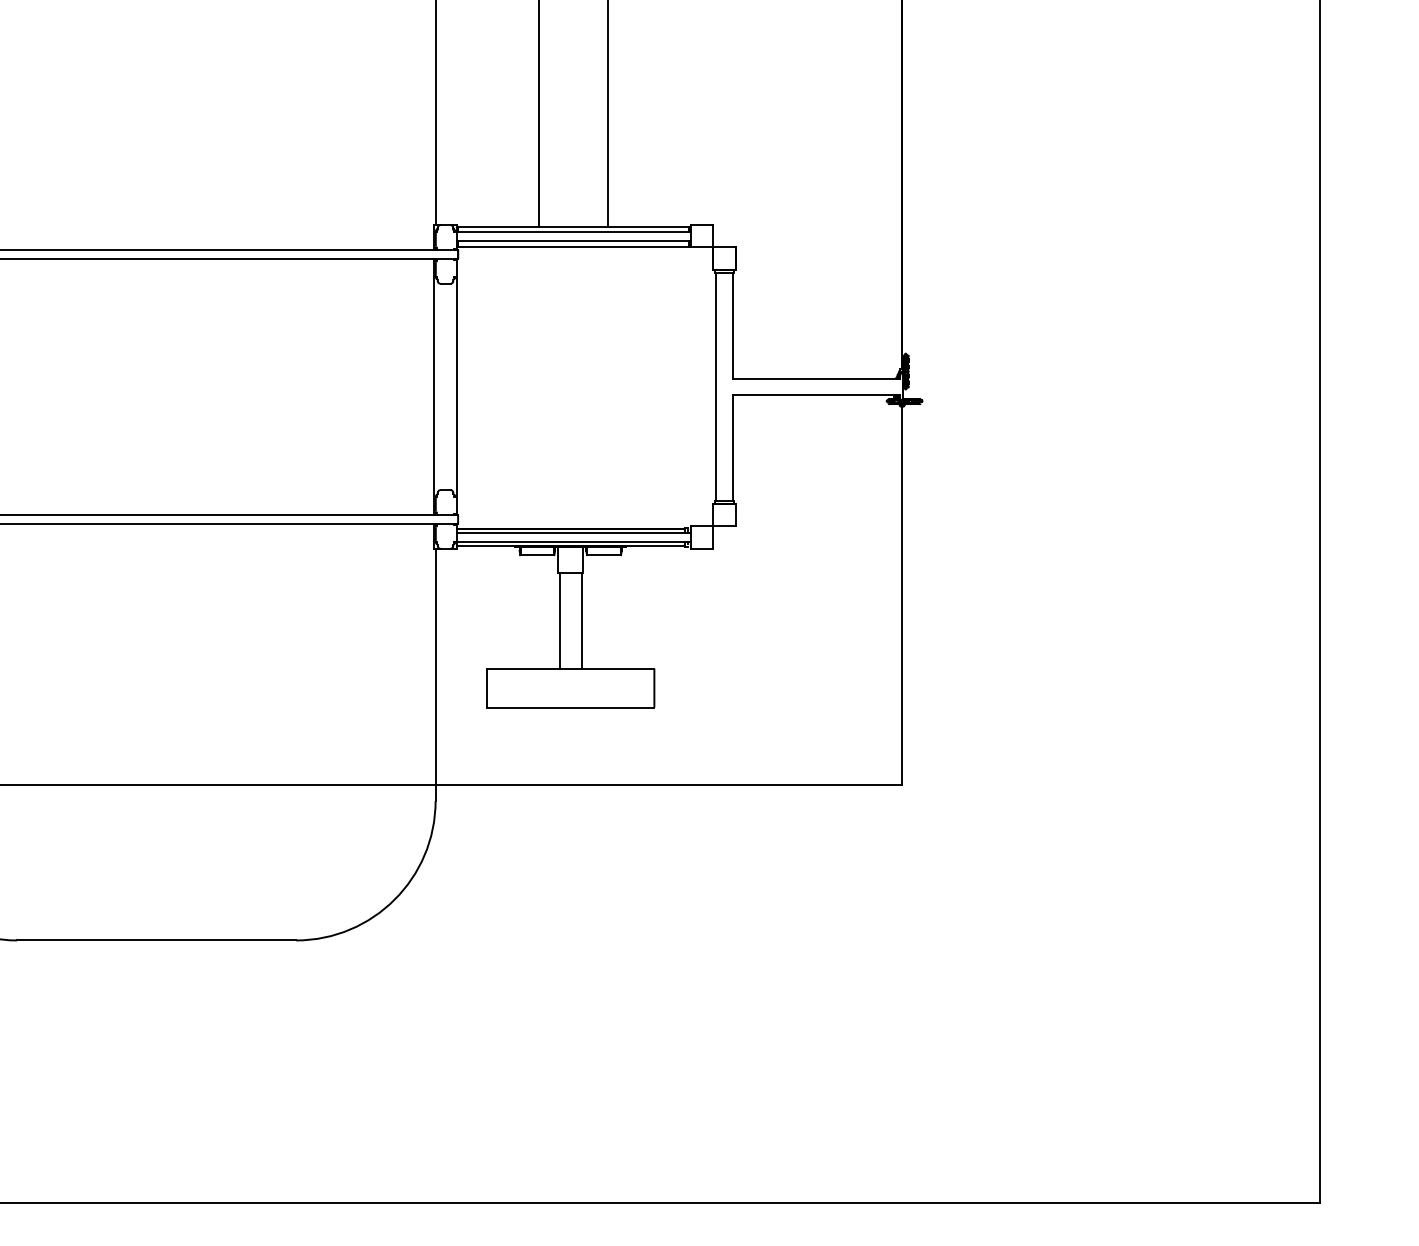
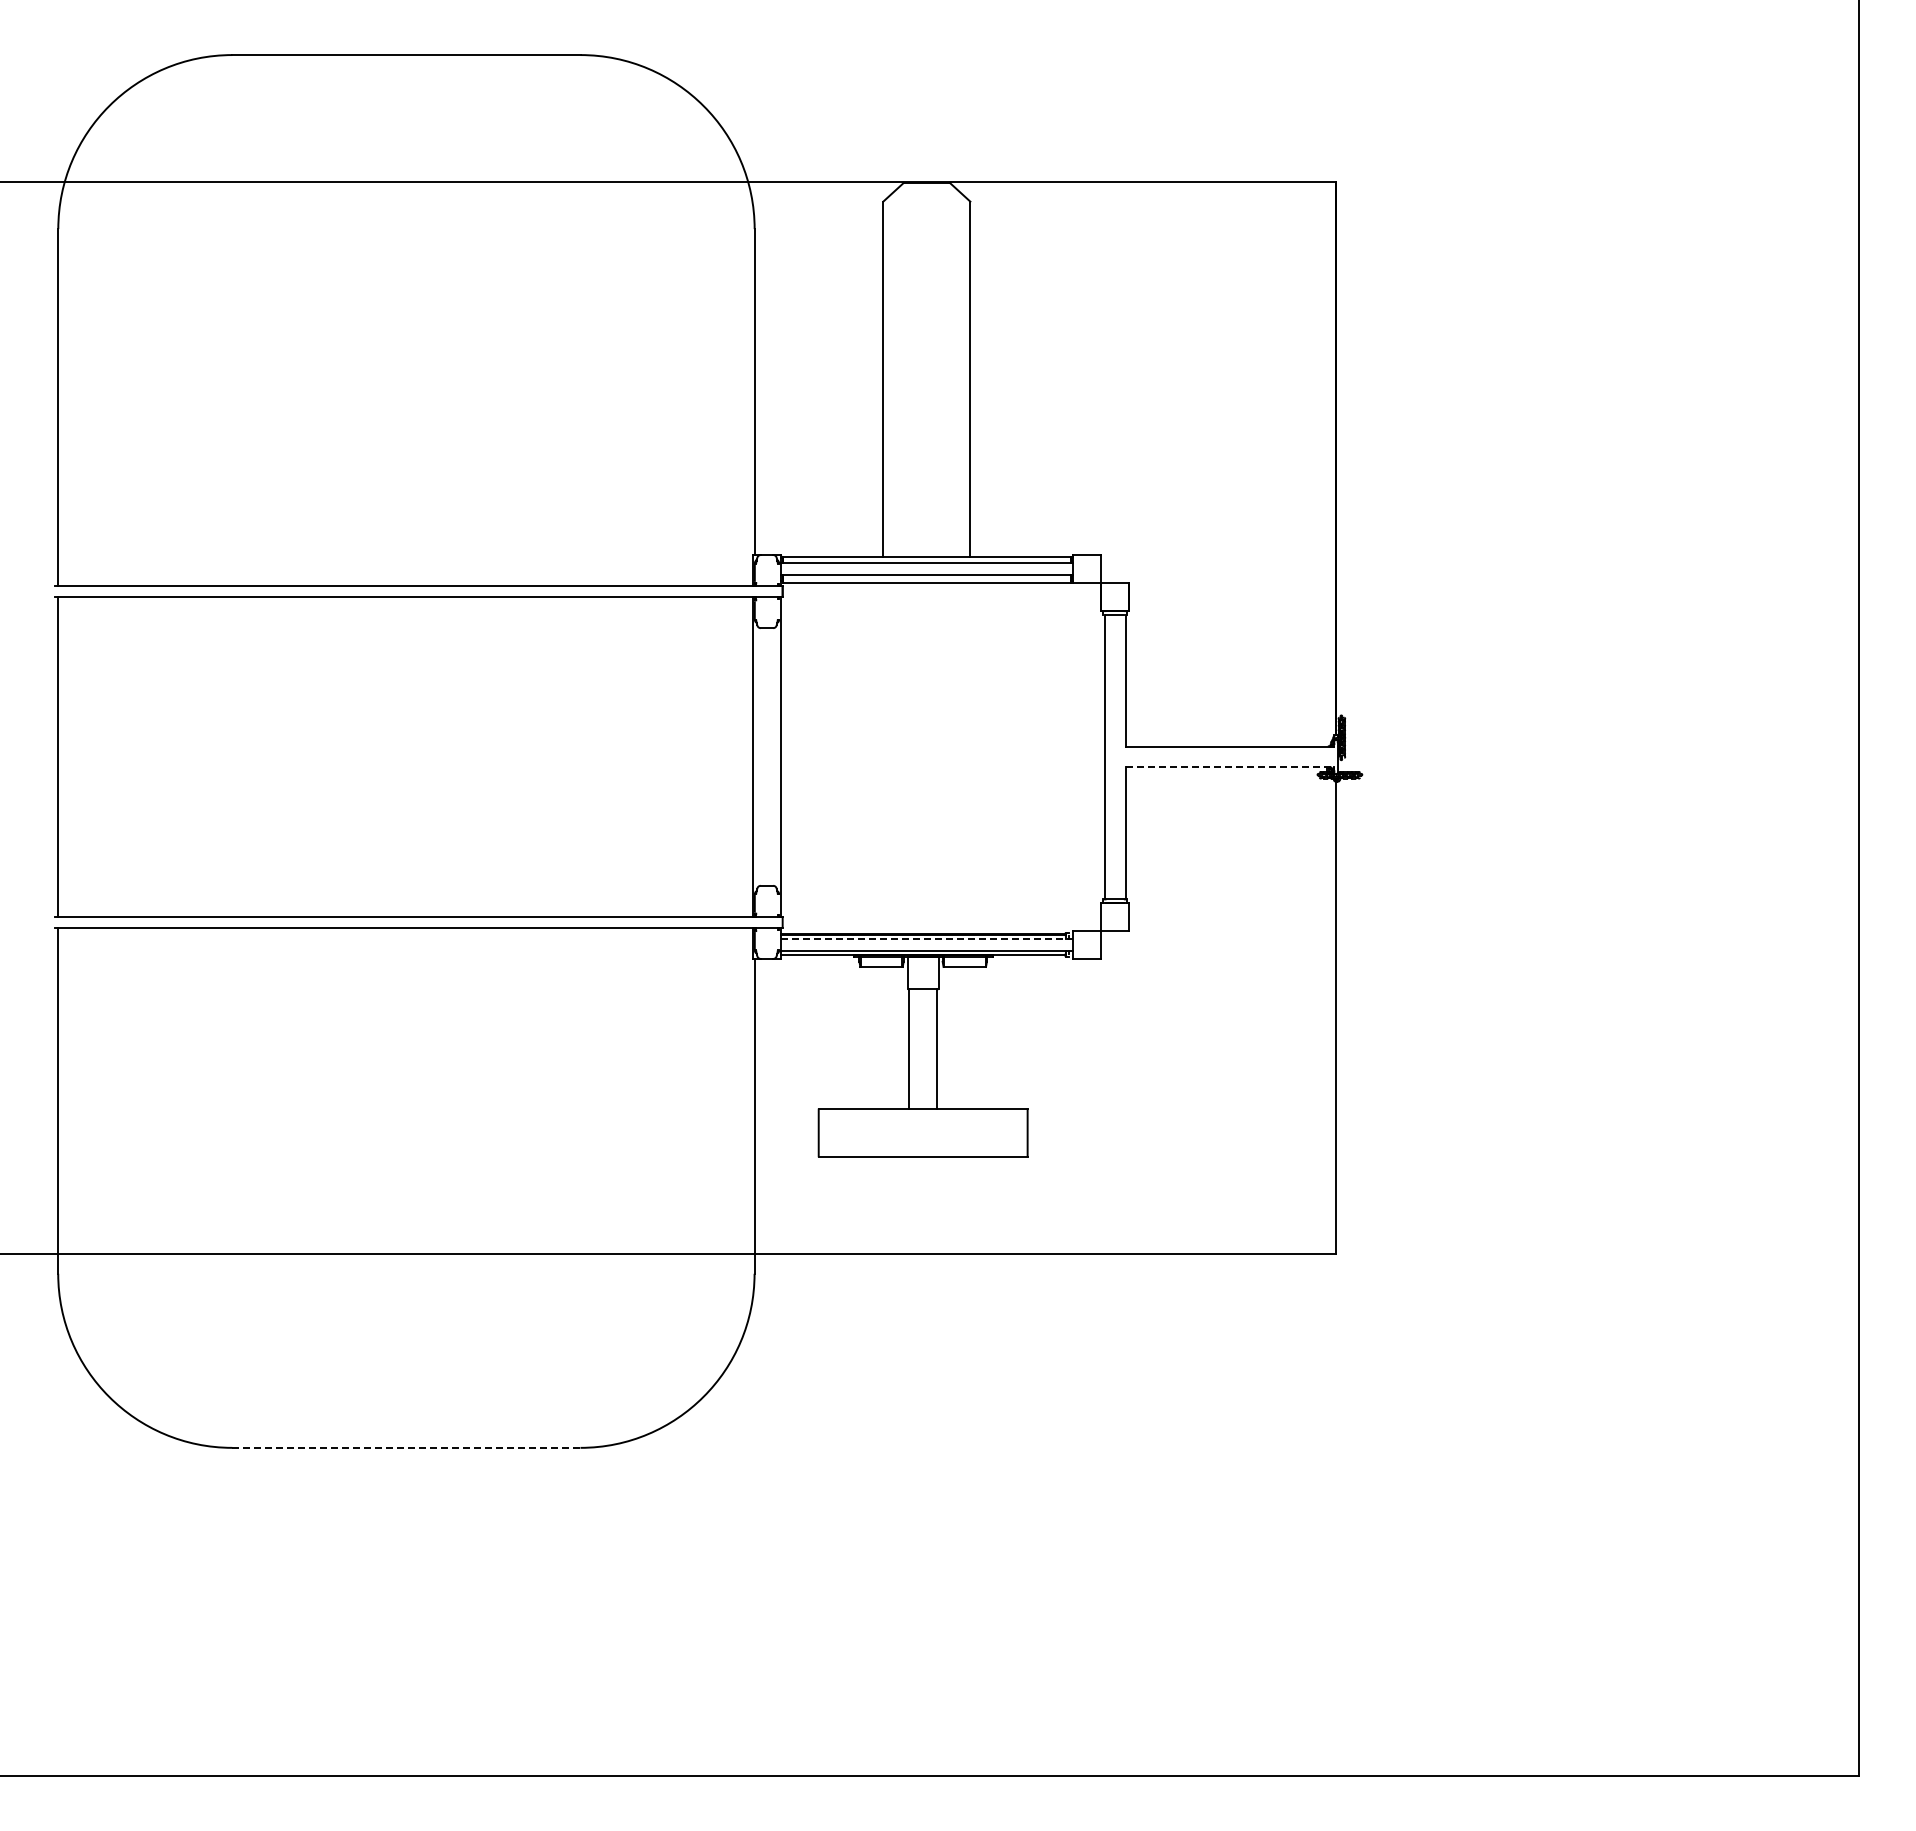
line: (816, 395) -> (1230, 767), solid -> dashed
line: (574, 533) -> (927, 939), solid -> dashed
line: (156, 940) -> (406, 1447), solid -> dashed

